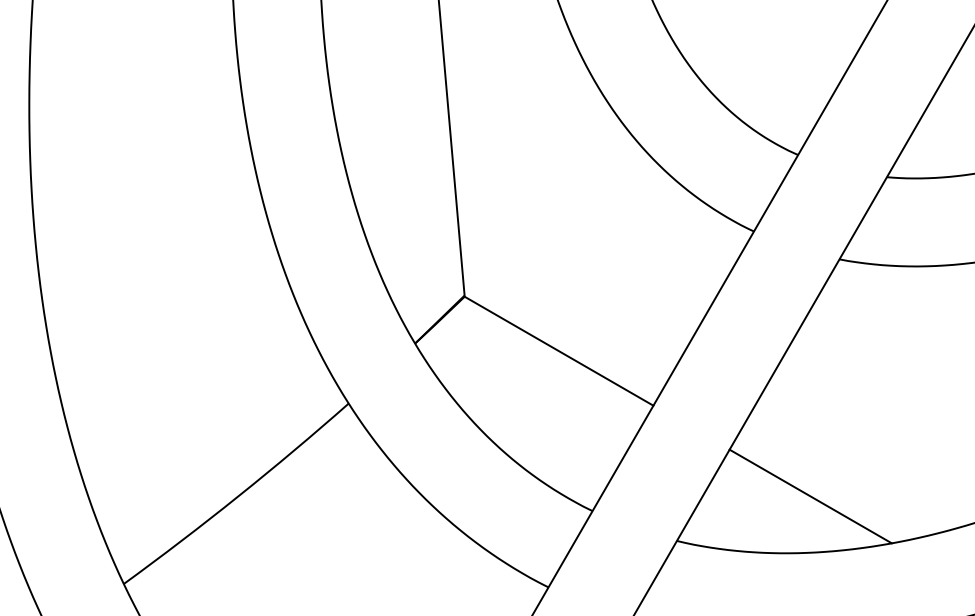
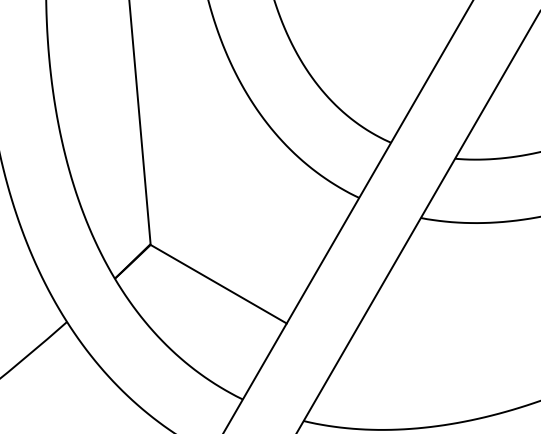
line: (810, 496) -> (399, 388), removed

